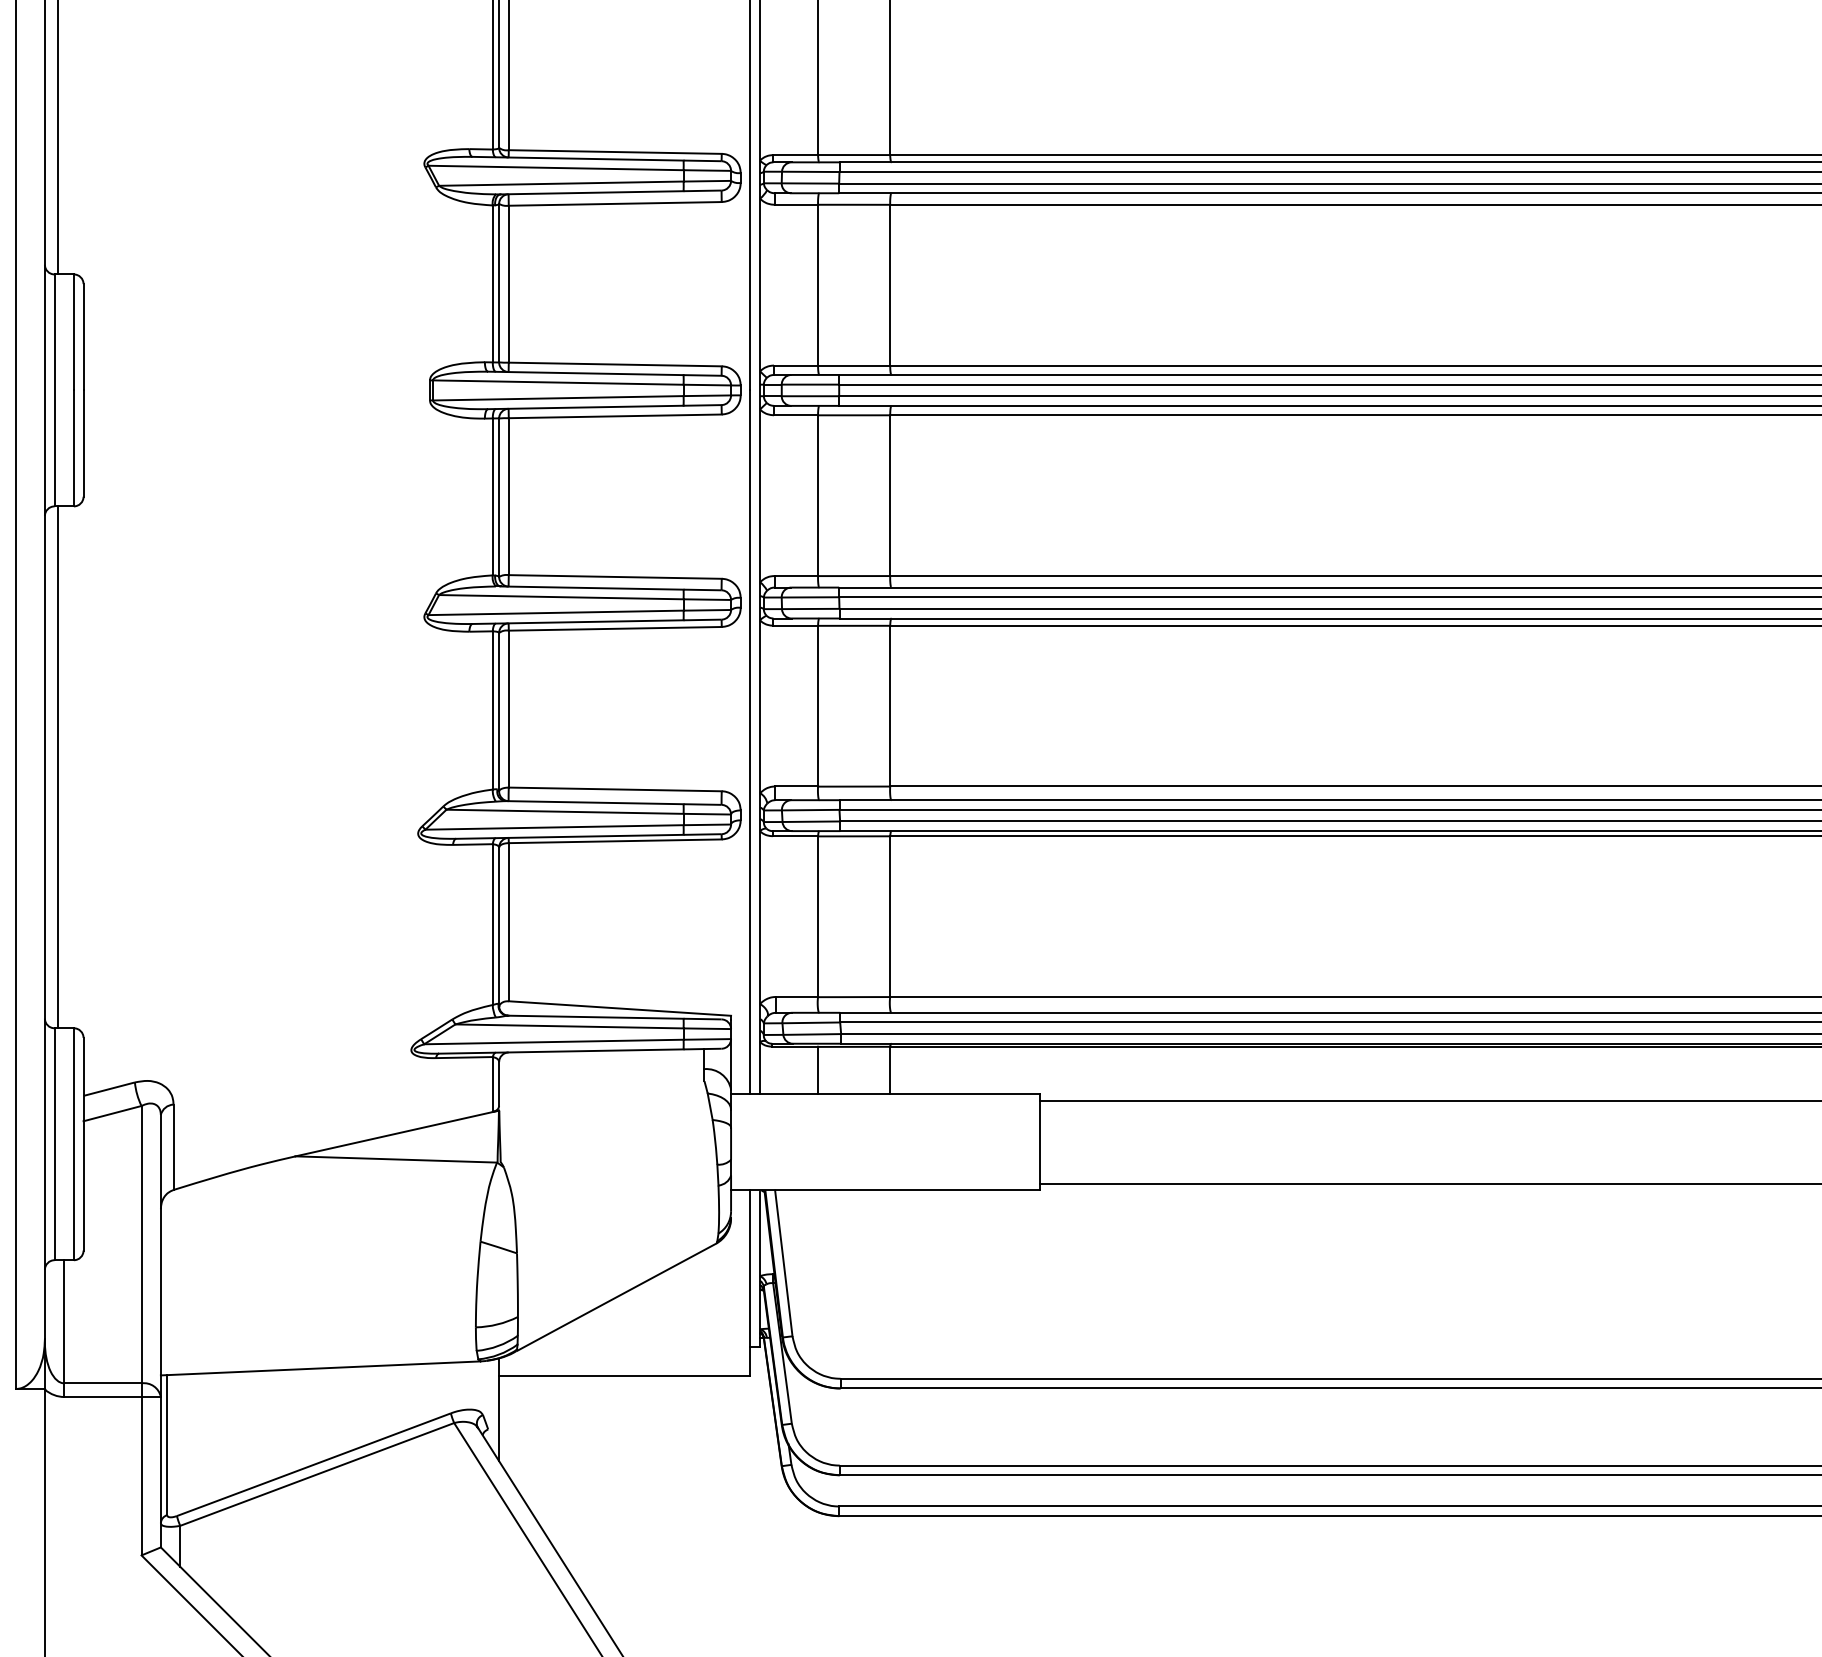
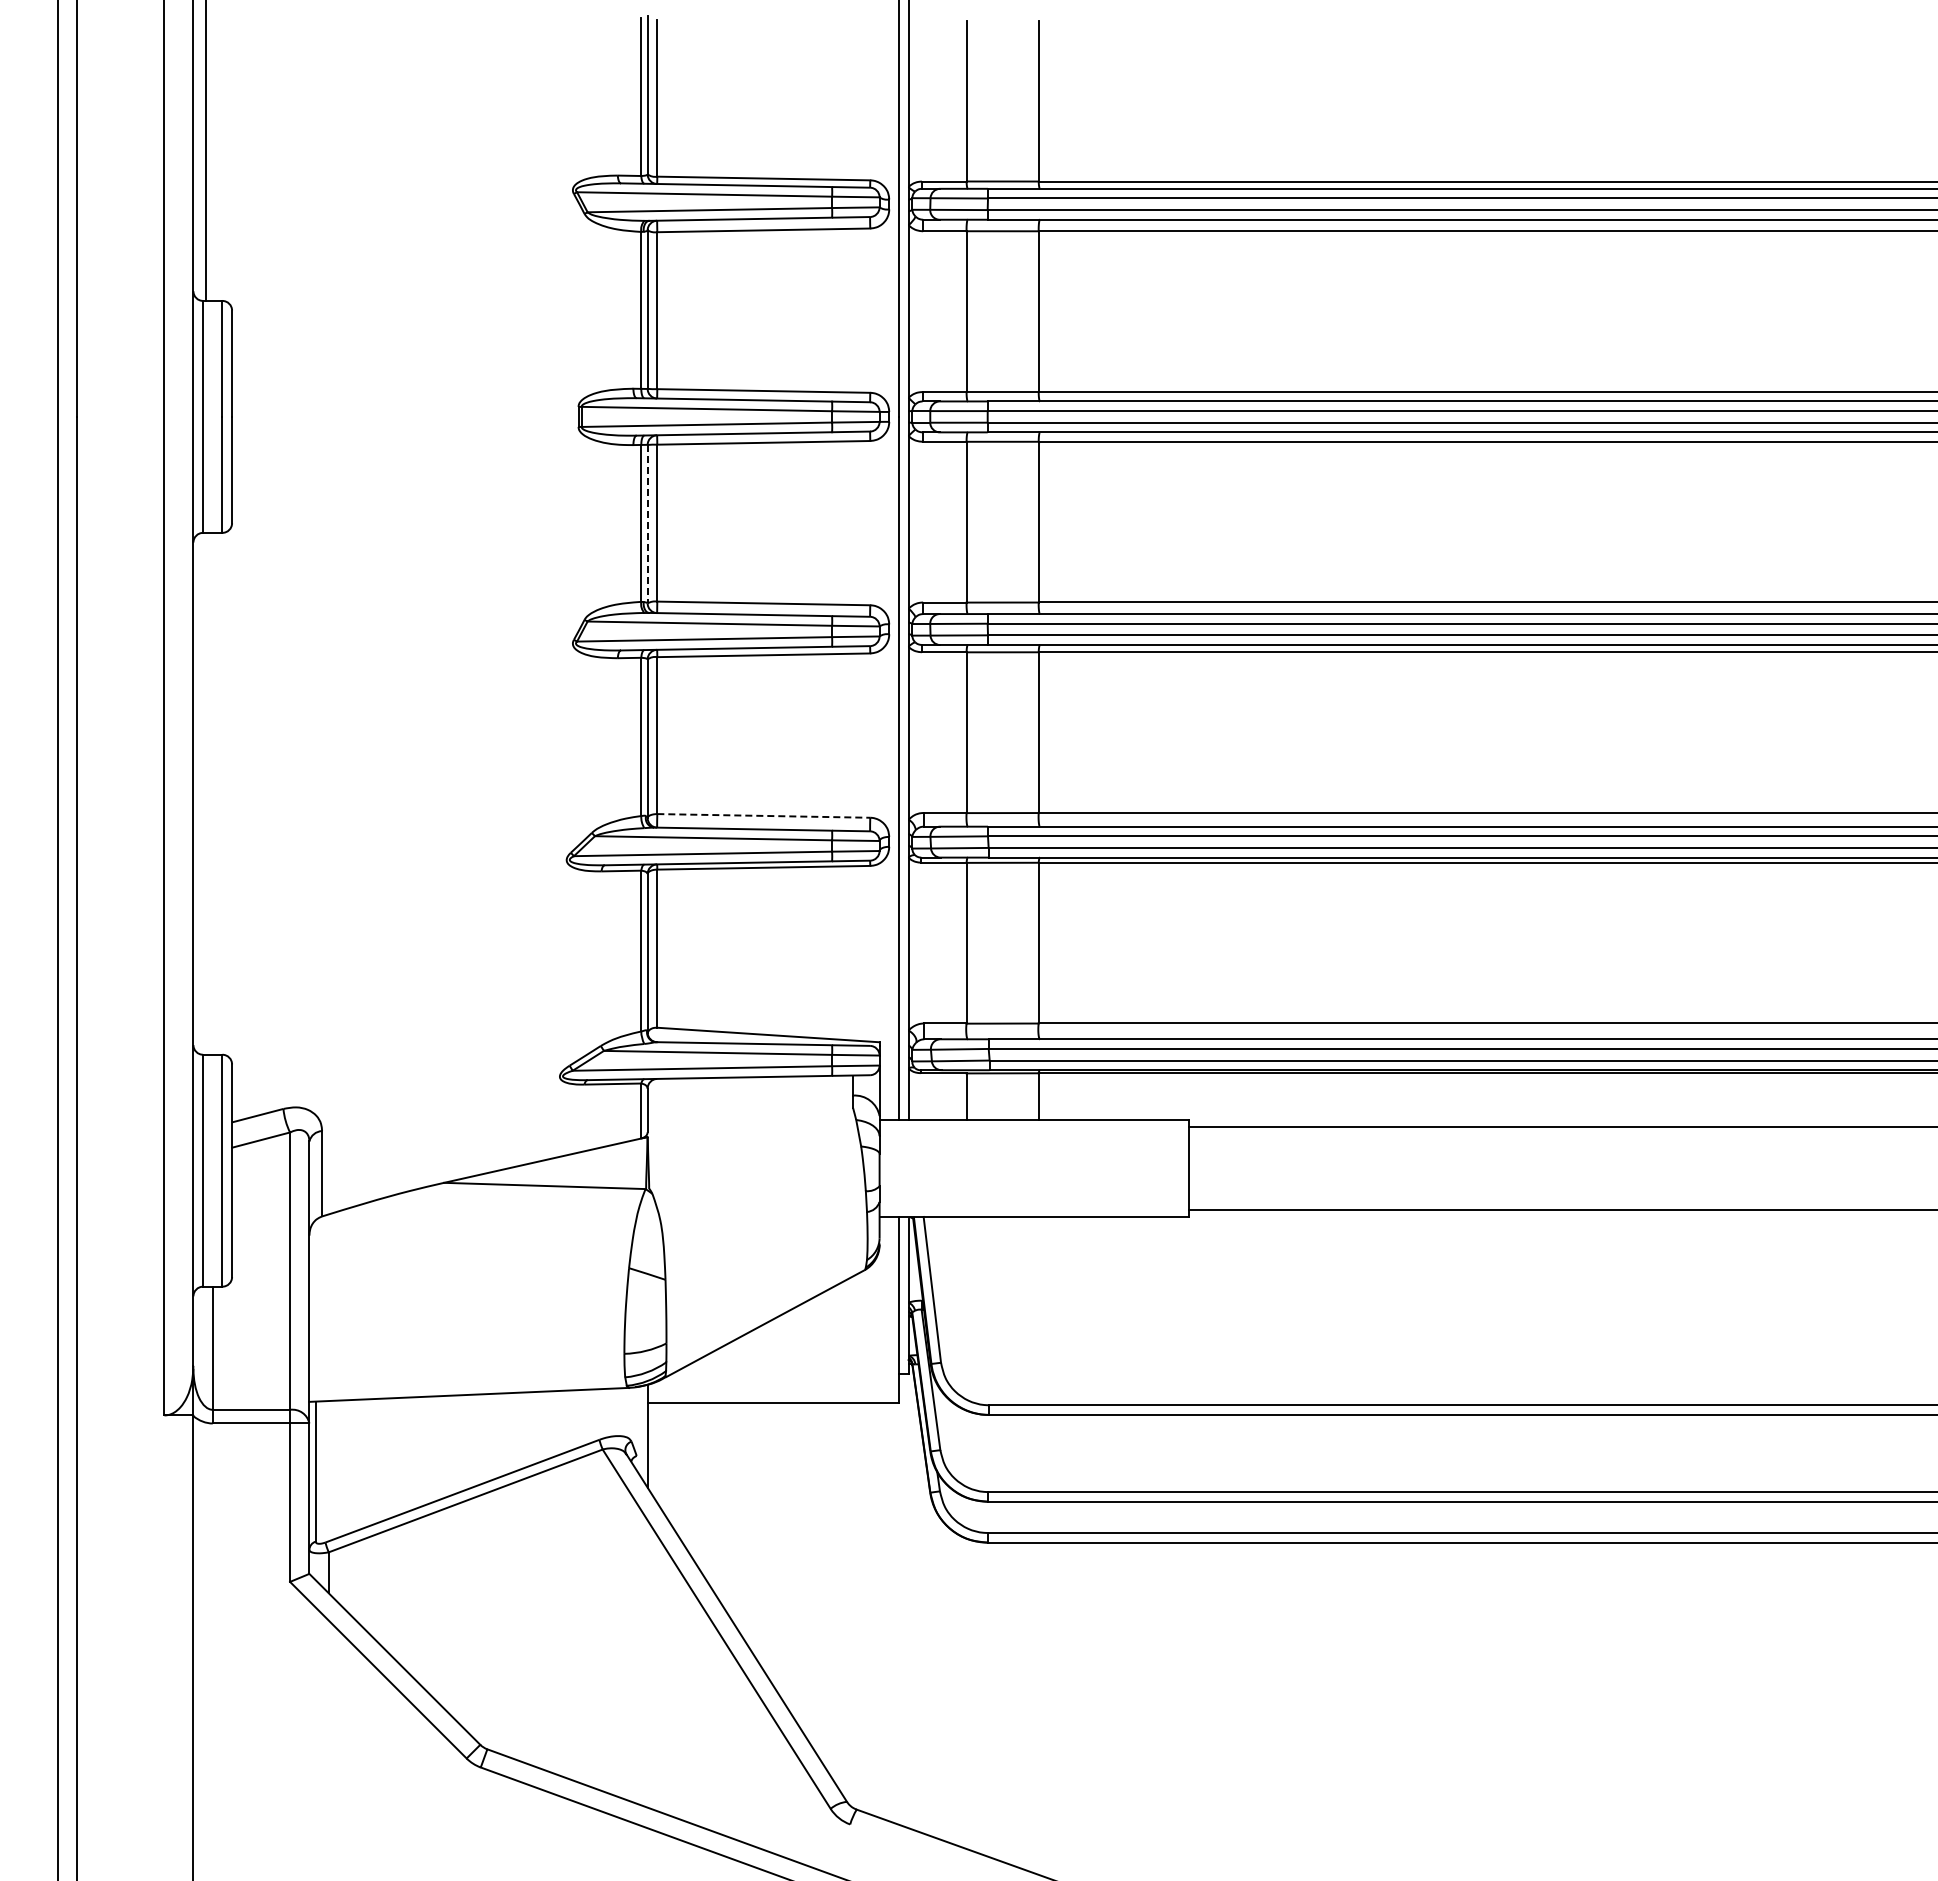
line: (498, 498) -> (647, 524), solid -> dashed
line: (57, 767) -> (206, 793), removed
line: (615, 789) -> (764, 815), solid -> dashed

